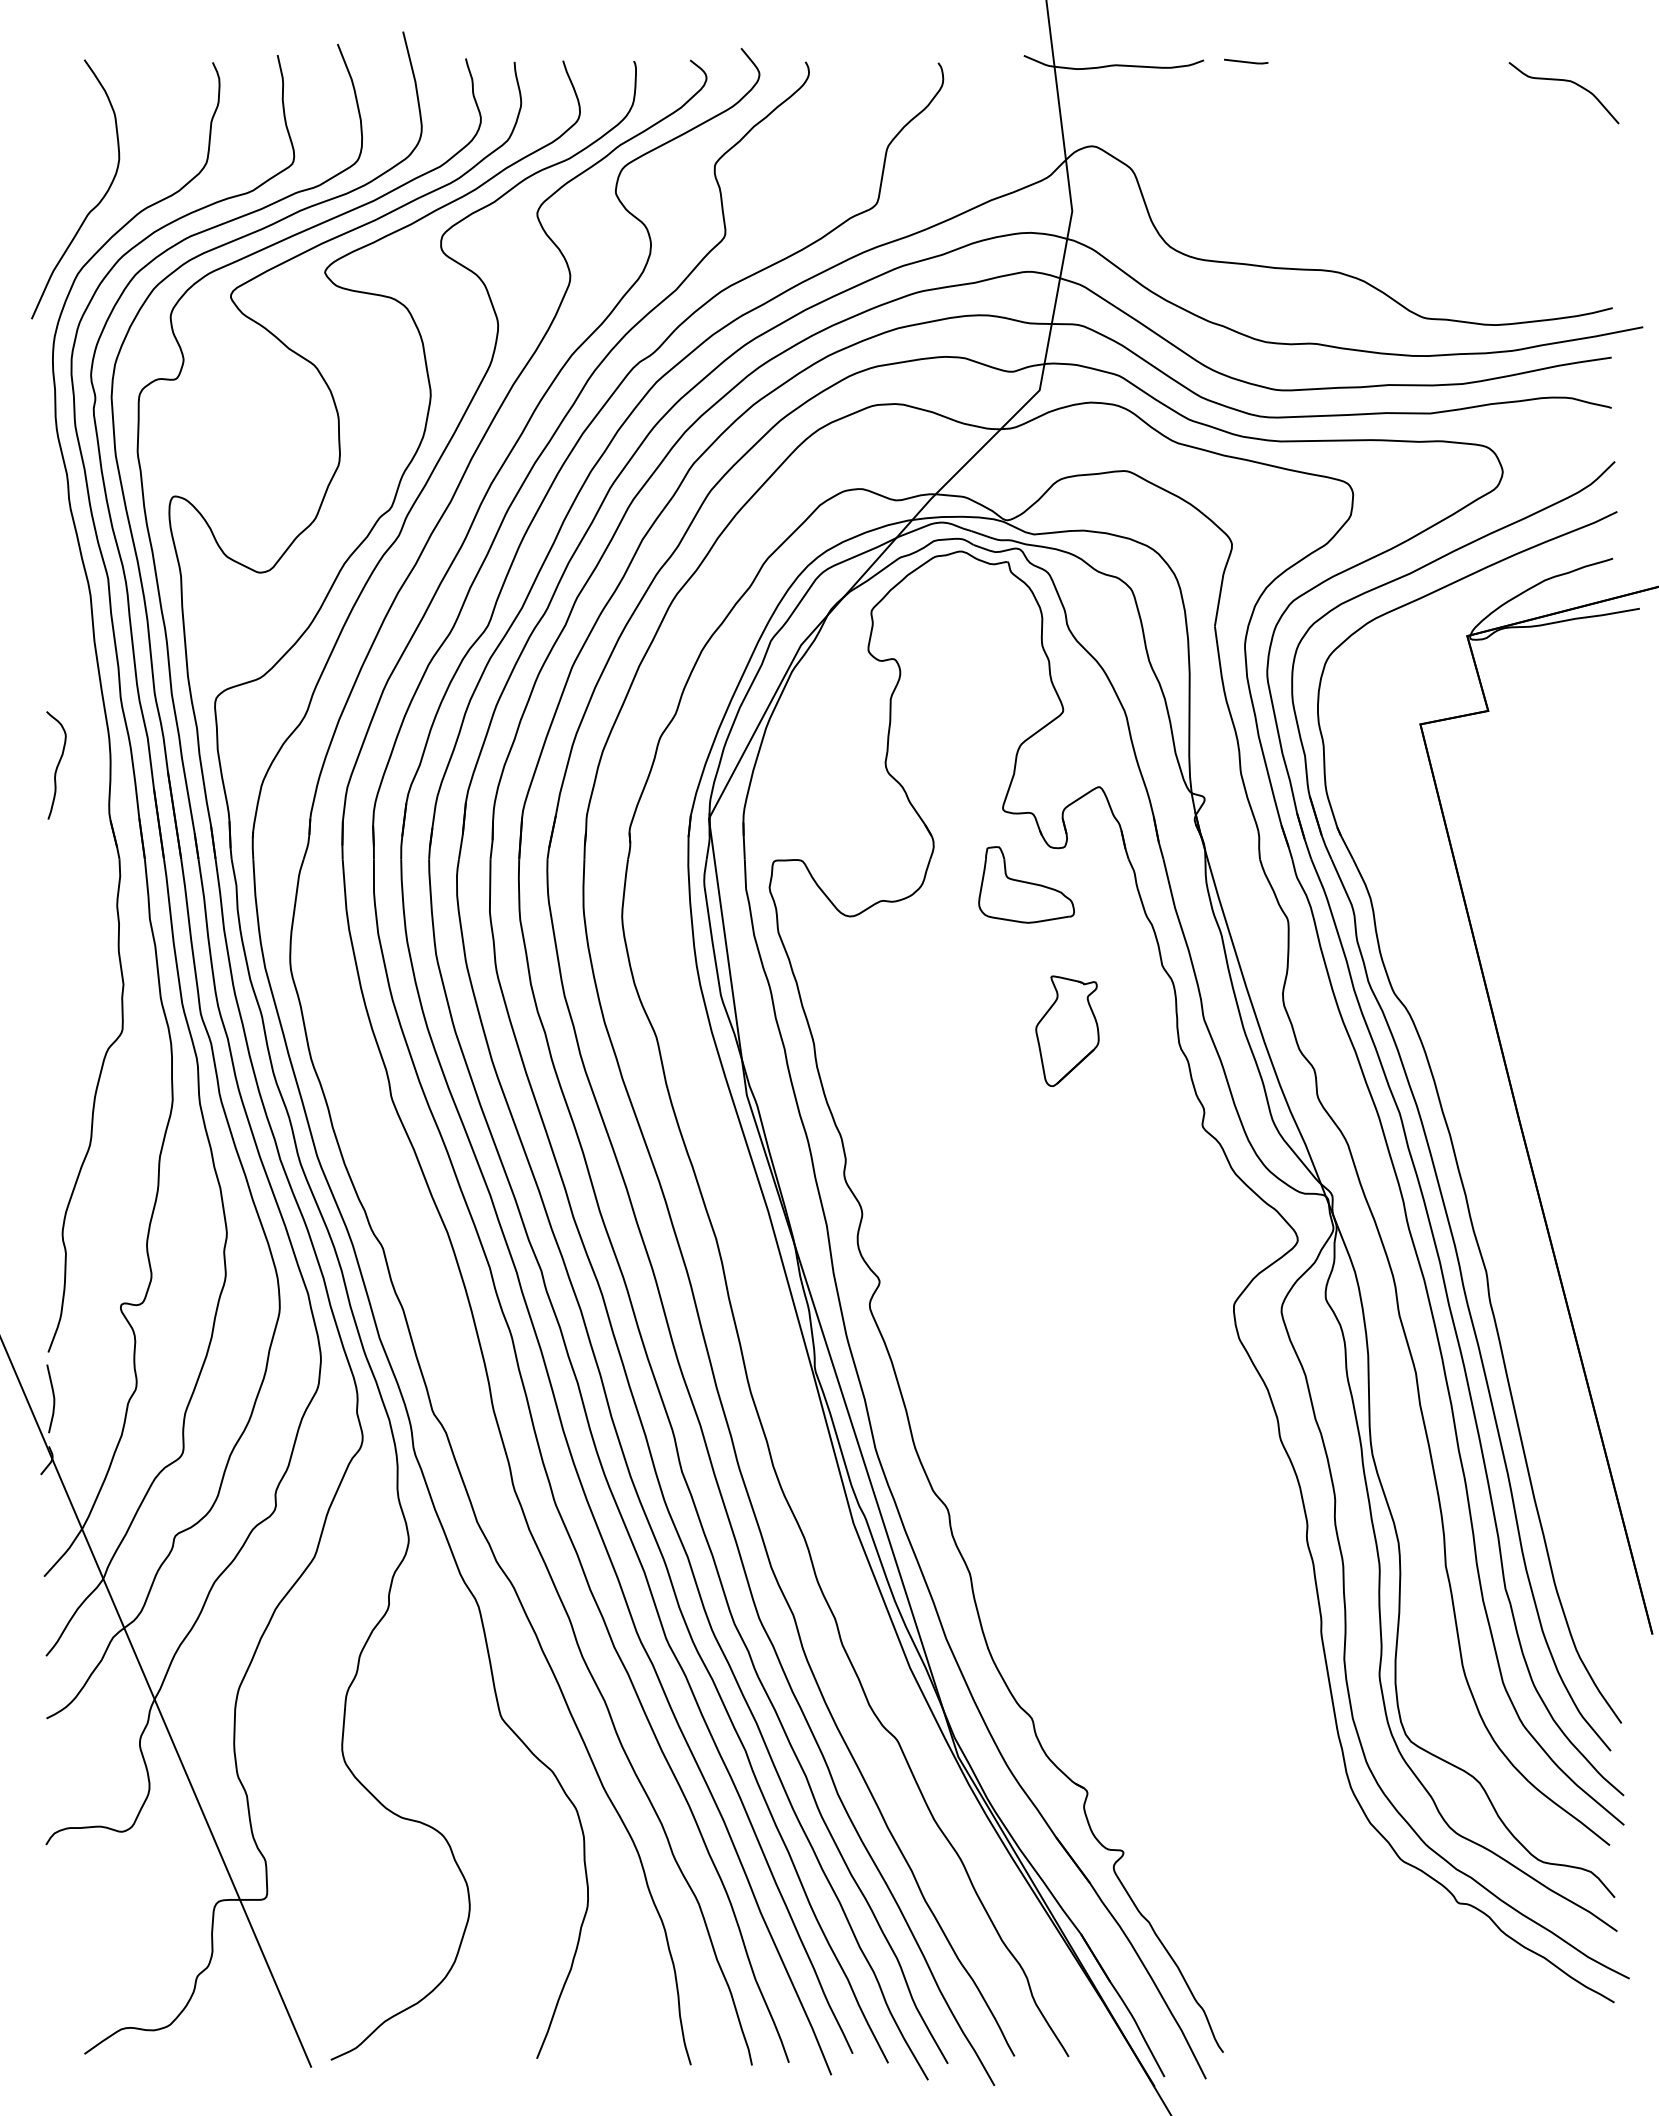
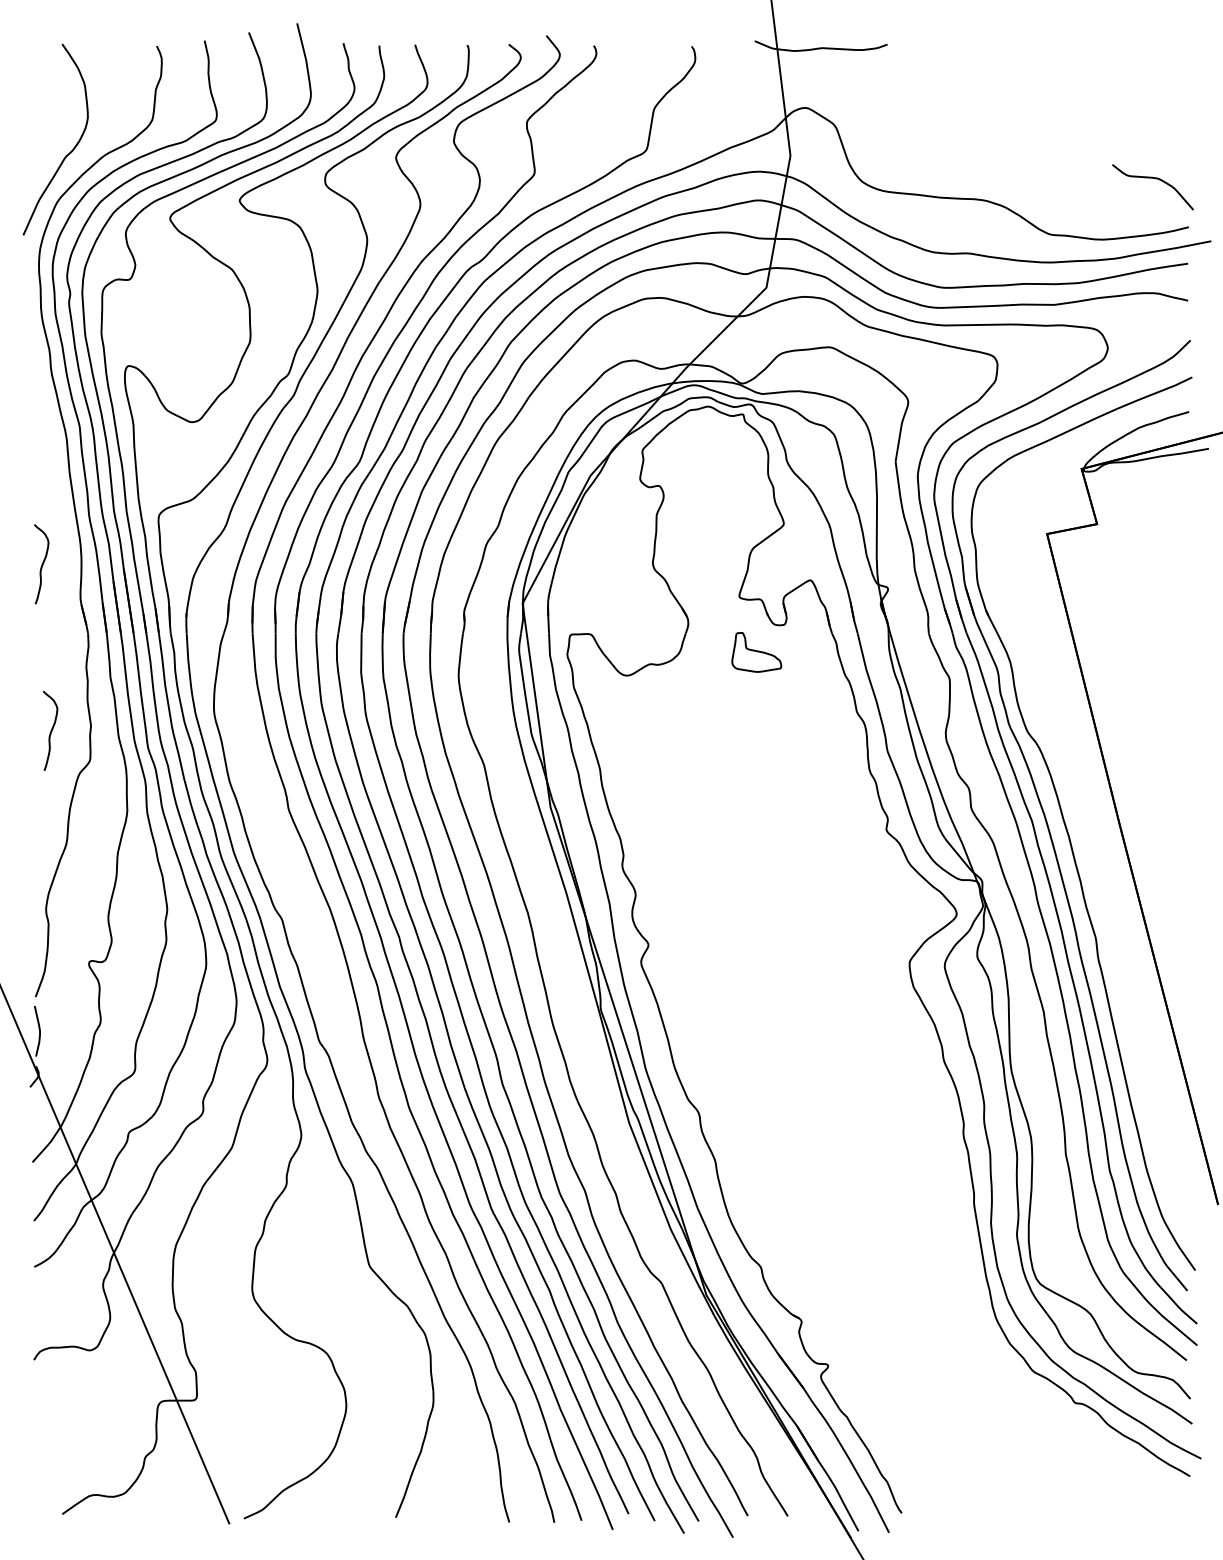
line: (1246, 61) -> (918, 45), removed
curve: (1564, 81) -> (1153, 178), moved
part: (1026, 884) -> (756, 652), size x0.7
curve: (69, 991) -> (51, 730), added
part: (1067, 1030) -> (786, 759), removed

